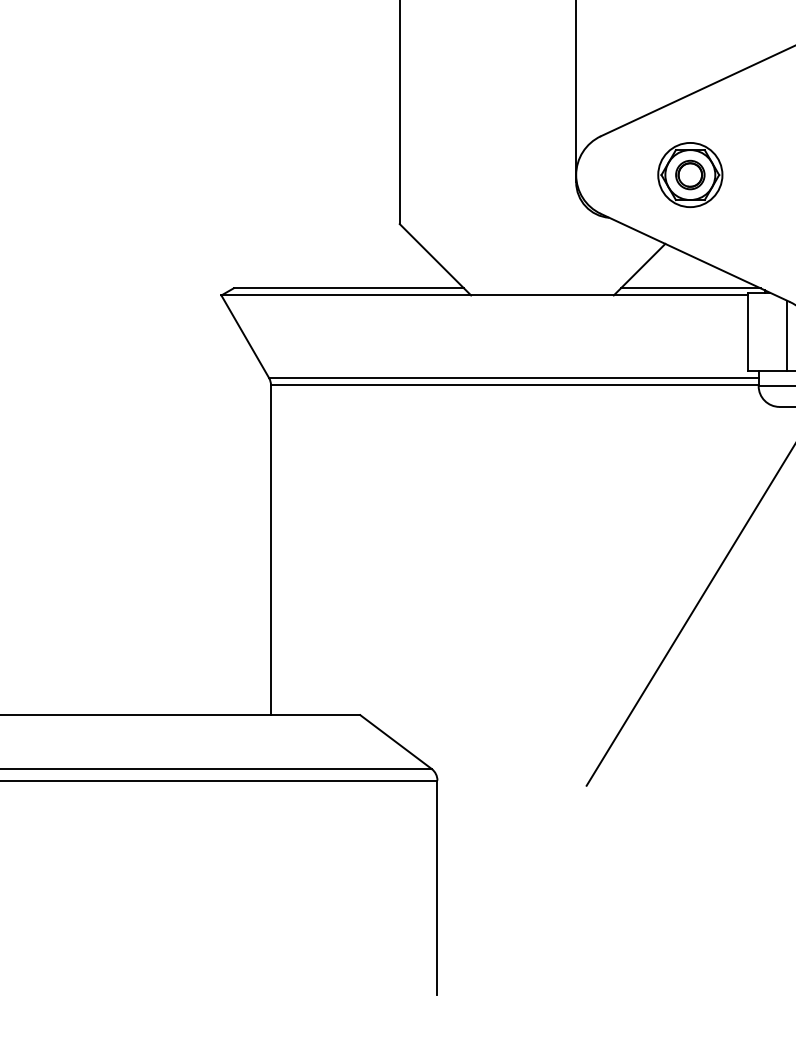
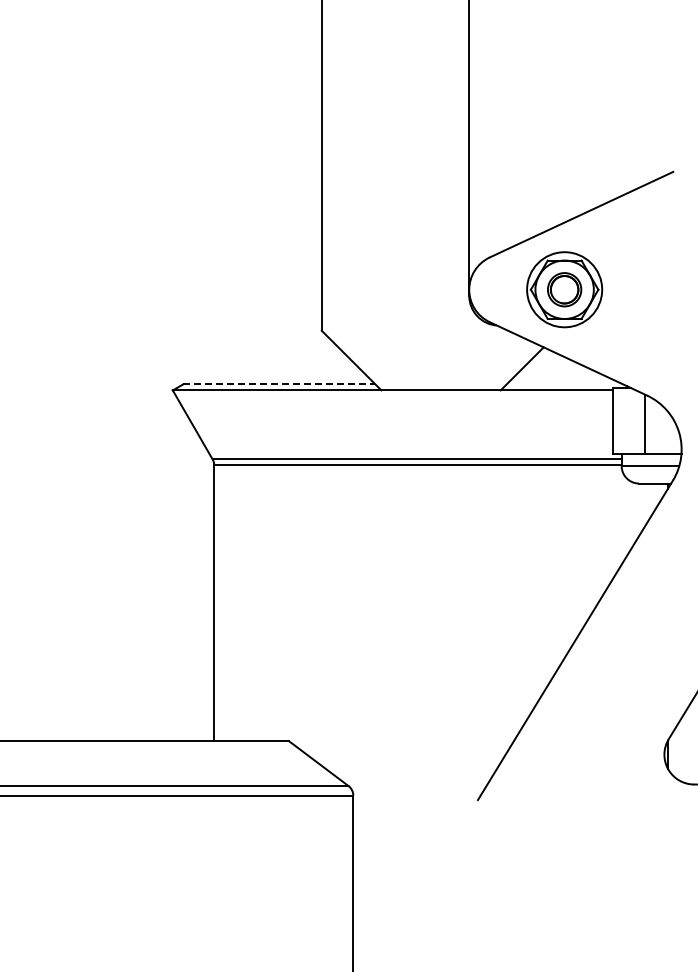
part: (690, 174) -> (564, 289), size x1.4
line: (349, 288) -> (279, 384), solid -> dashed
line: (690, 288) -> (564, 384), removed

